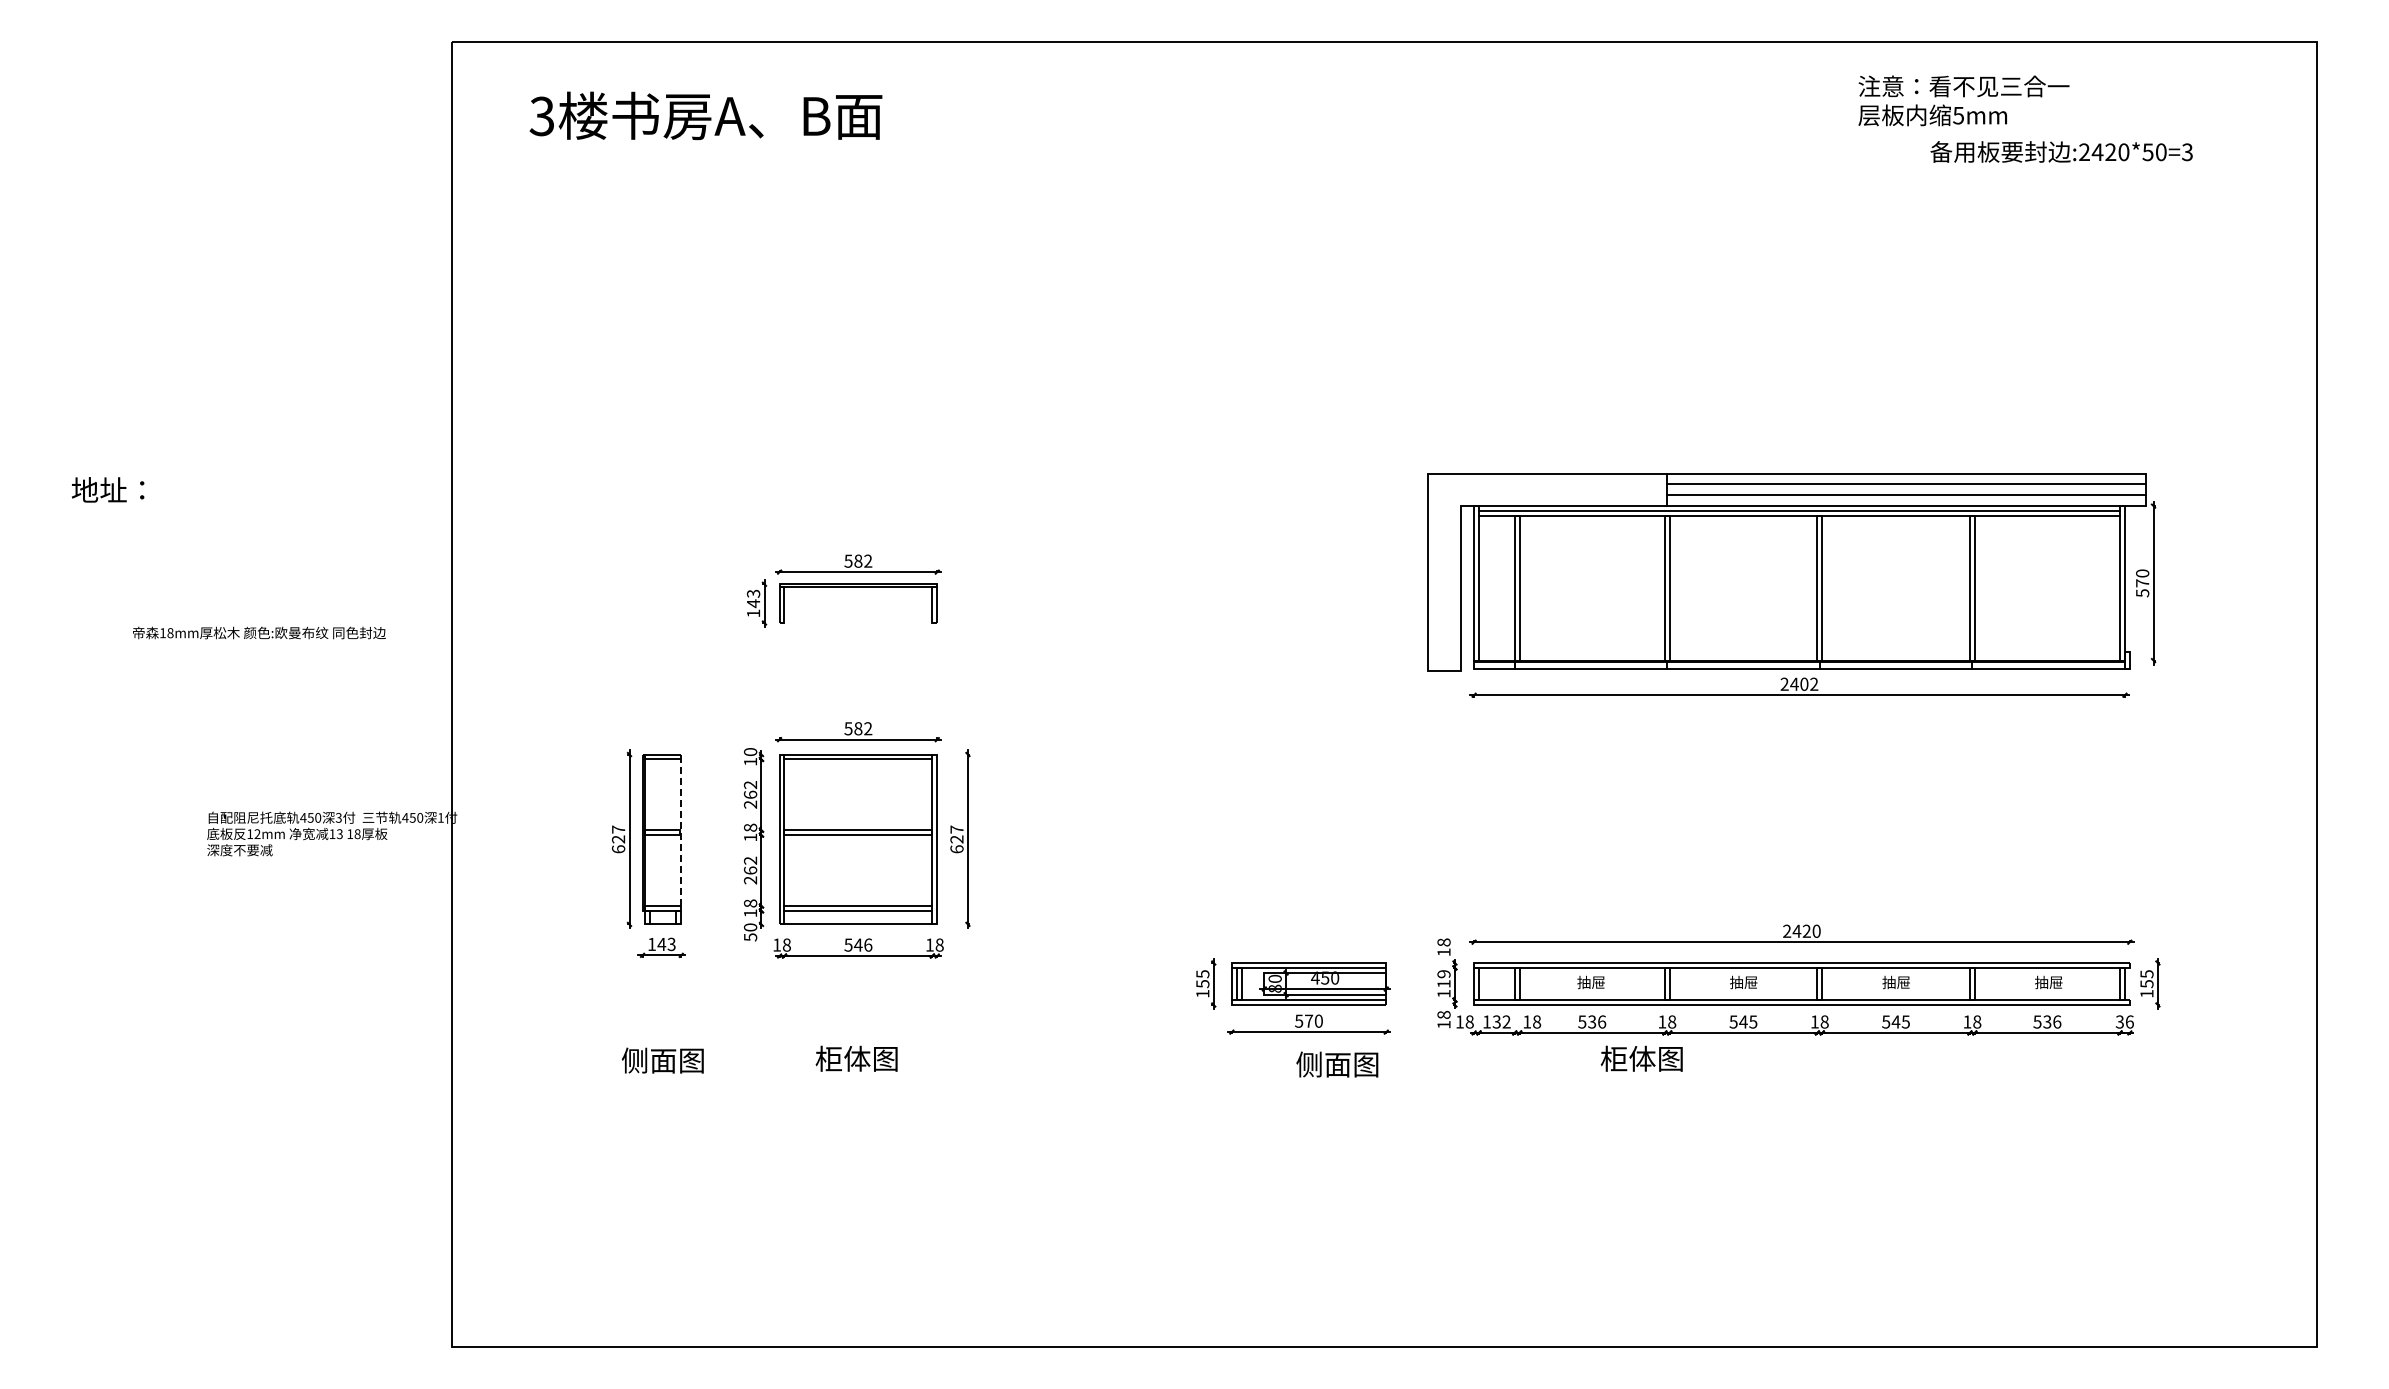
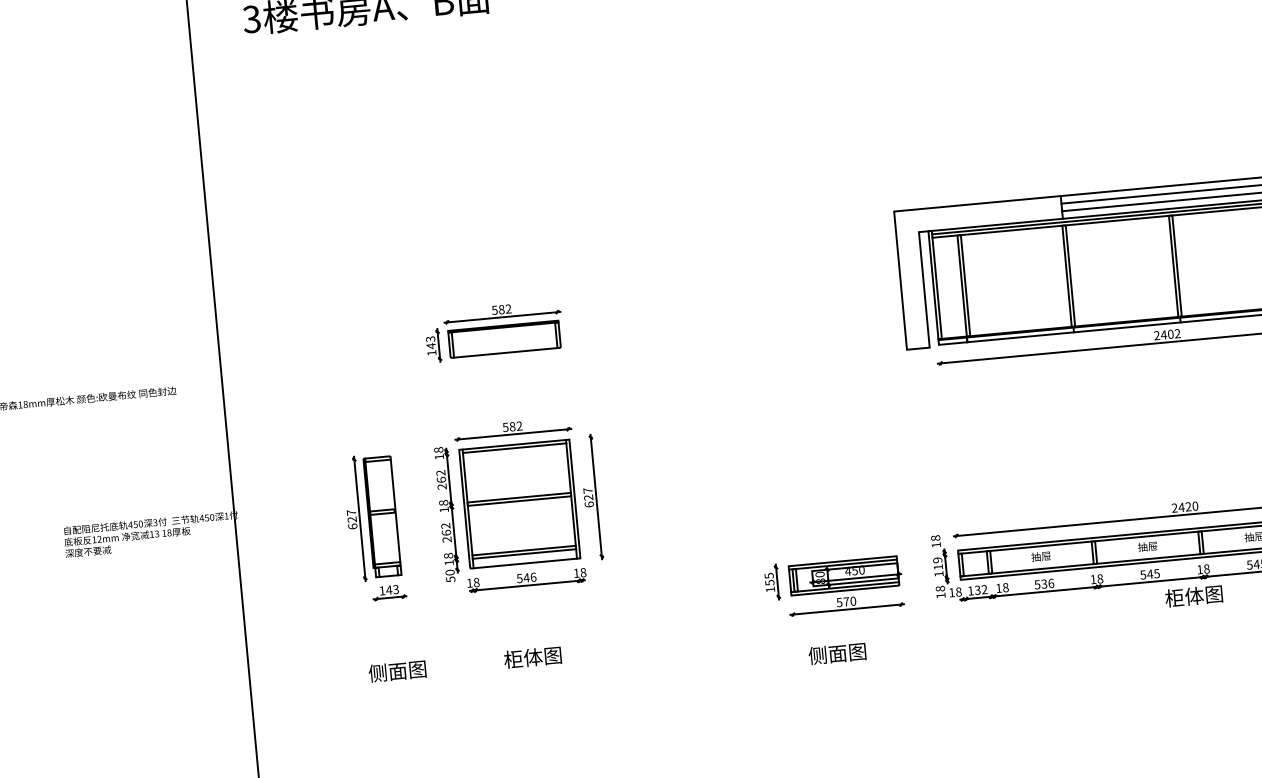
line: (858, 623) -> (505, 353), added
text: (750, 752) -> (438, 450), 10 -> 18
line: (681, 832) -> (395, 510), dashed -> solid
text: (1641, 1058) -> (1193, 595), moved
text: (1337, 1064) -> (837, 653), moved

